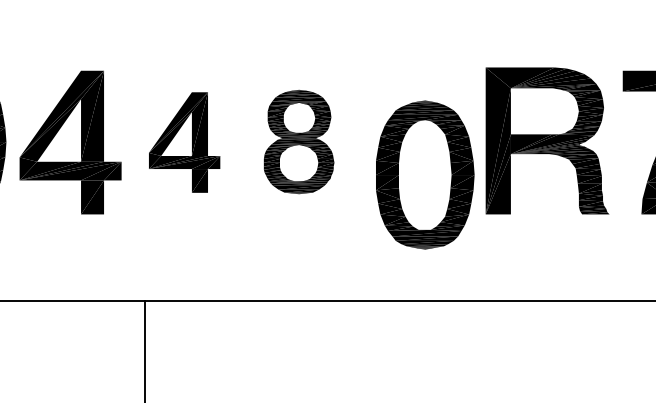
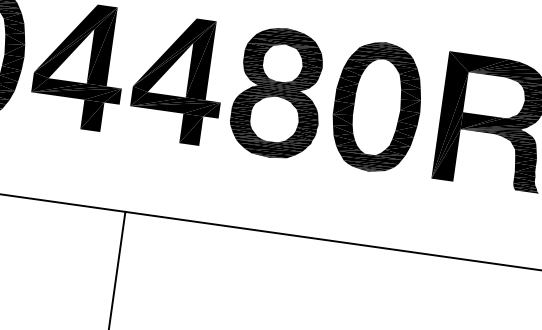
part: (298, 141) -> (277, 92), size x1.43
part: (184, 142) -> (178, 79), size x1.43
part: (425, 174) -> (377, 106), moved

